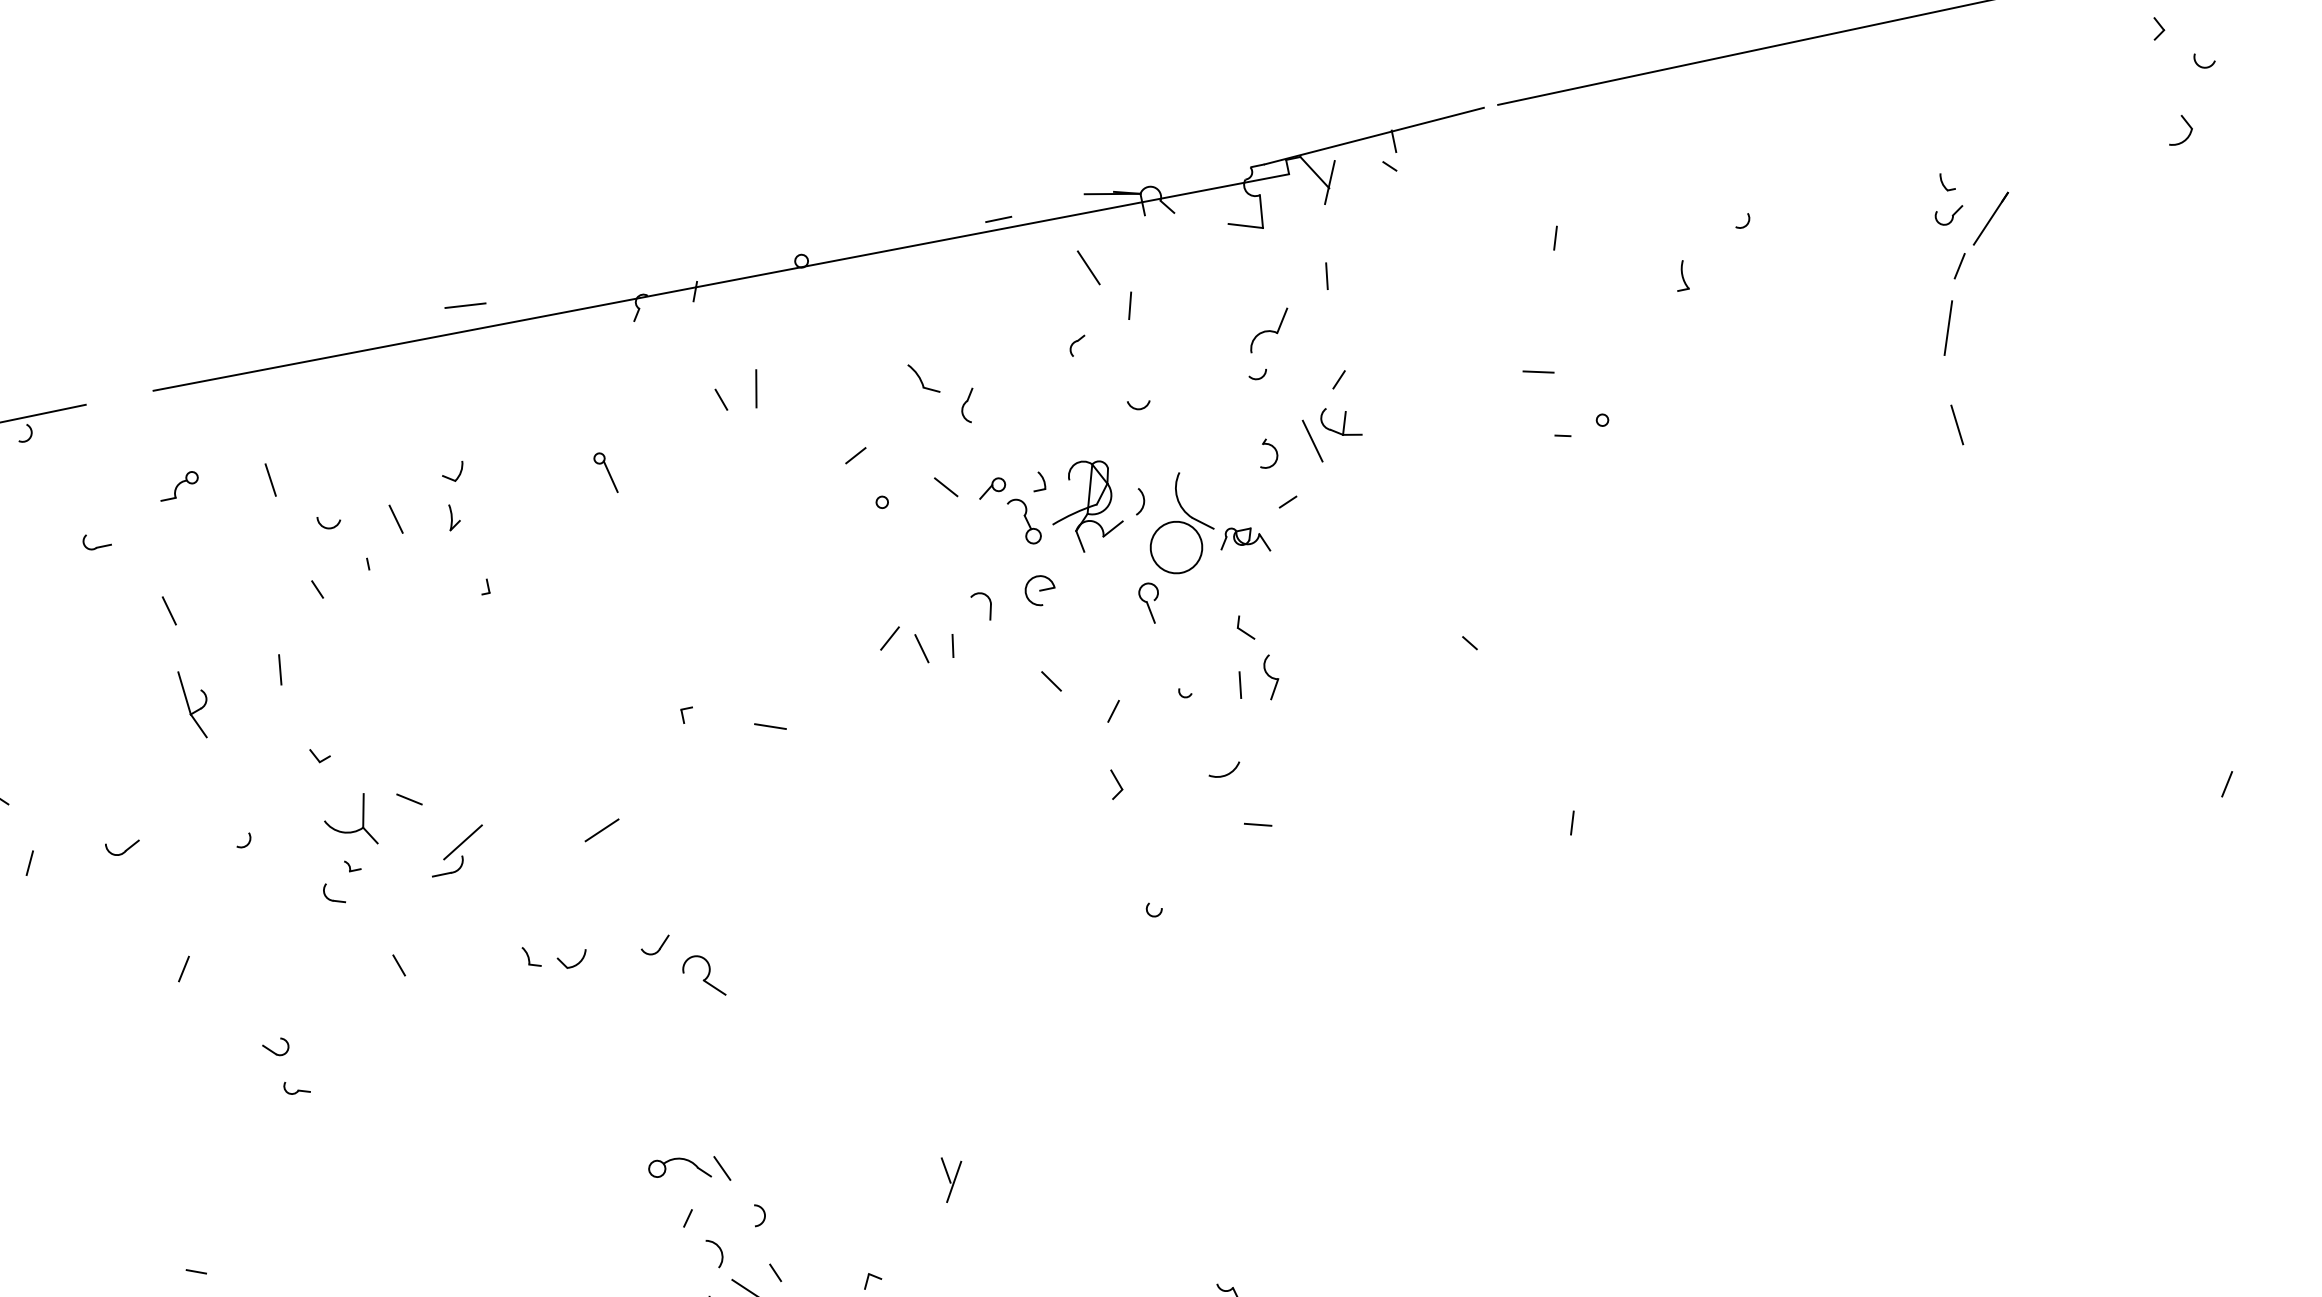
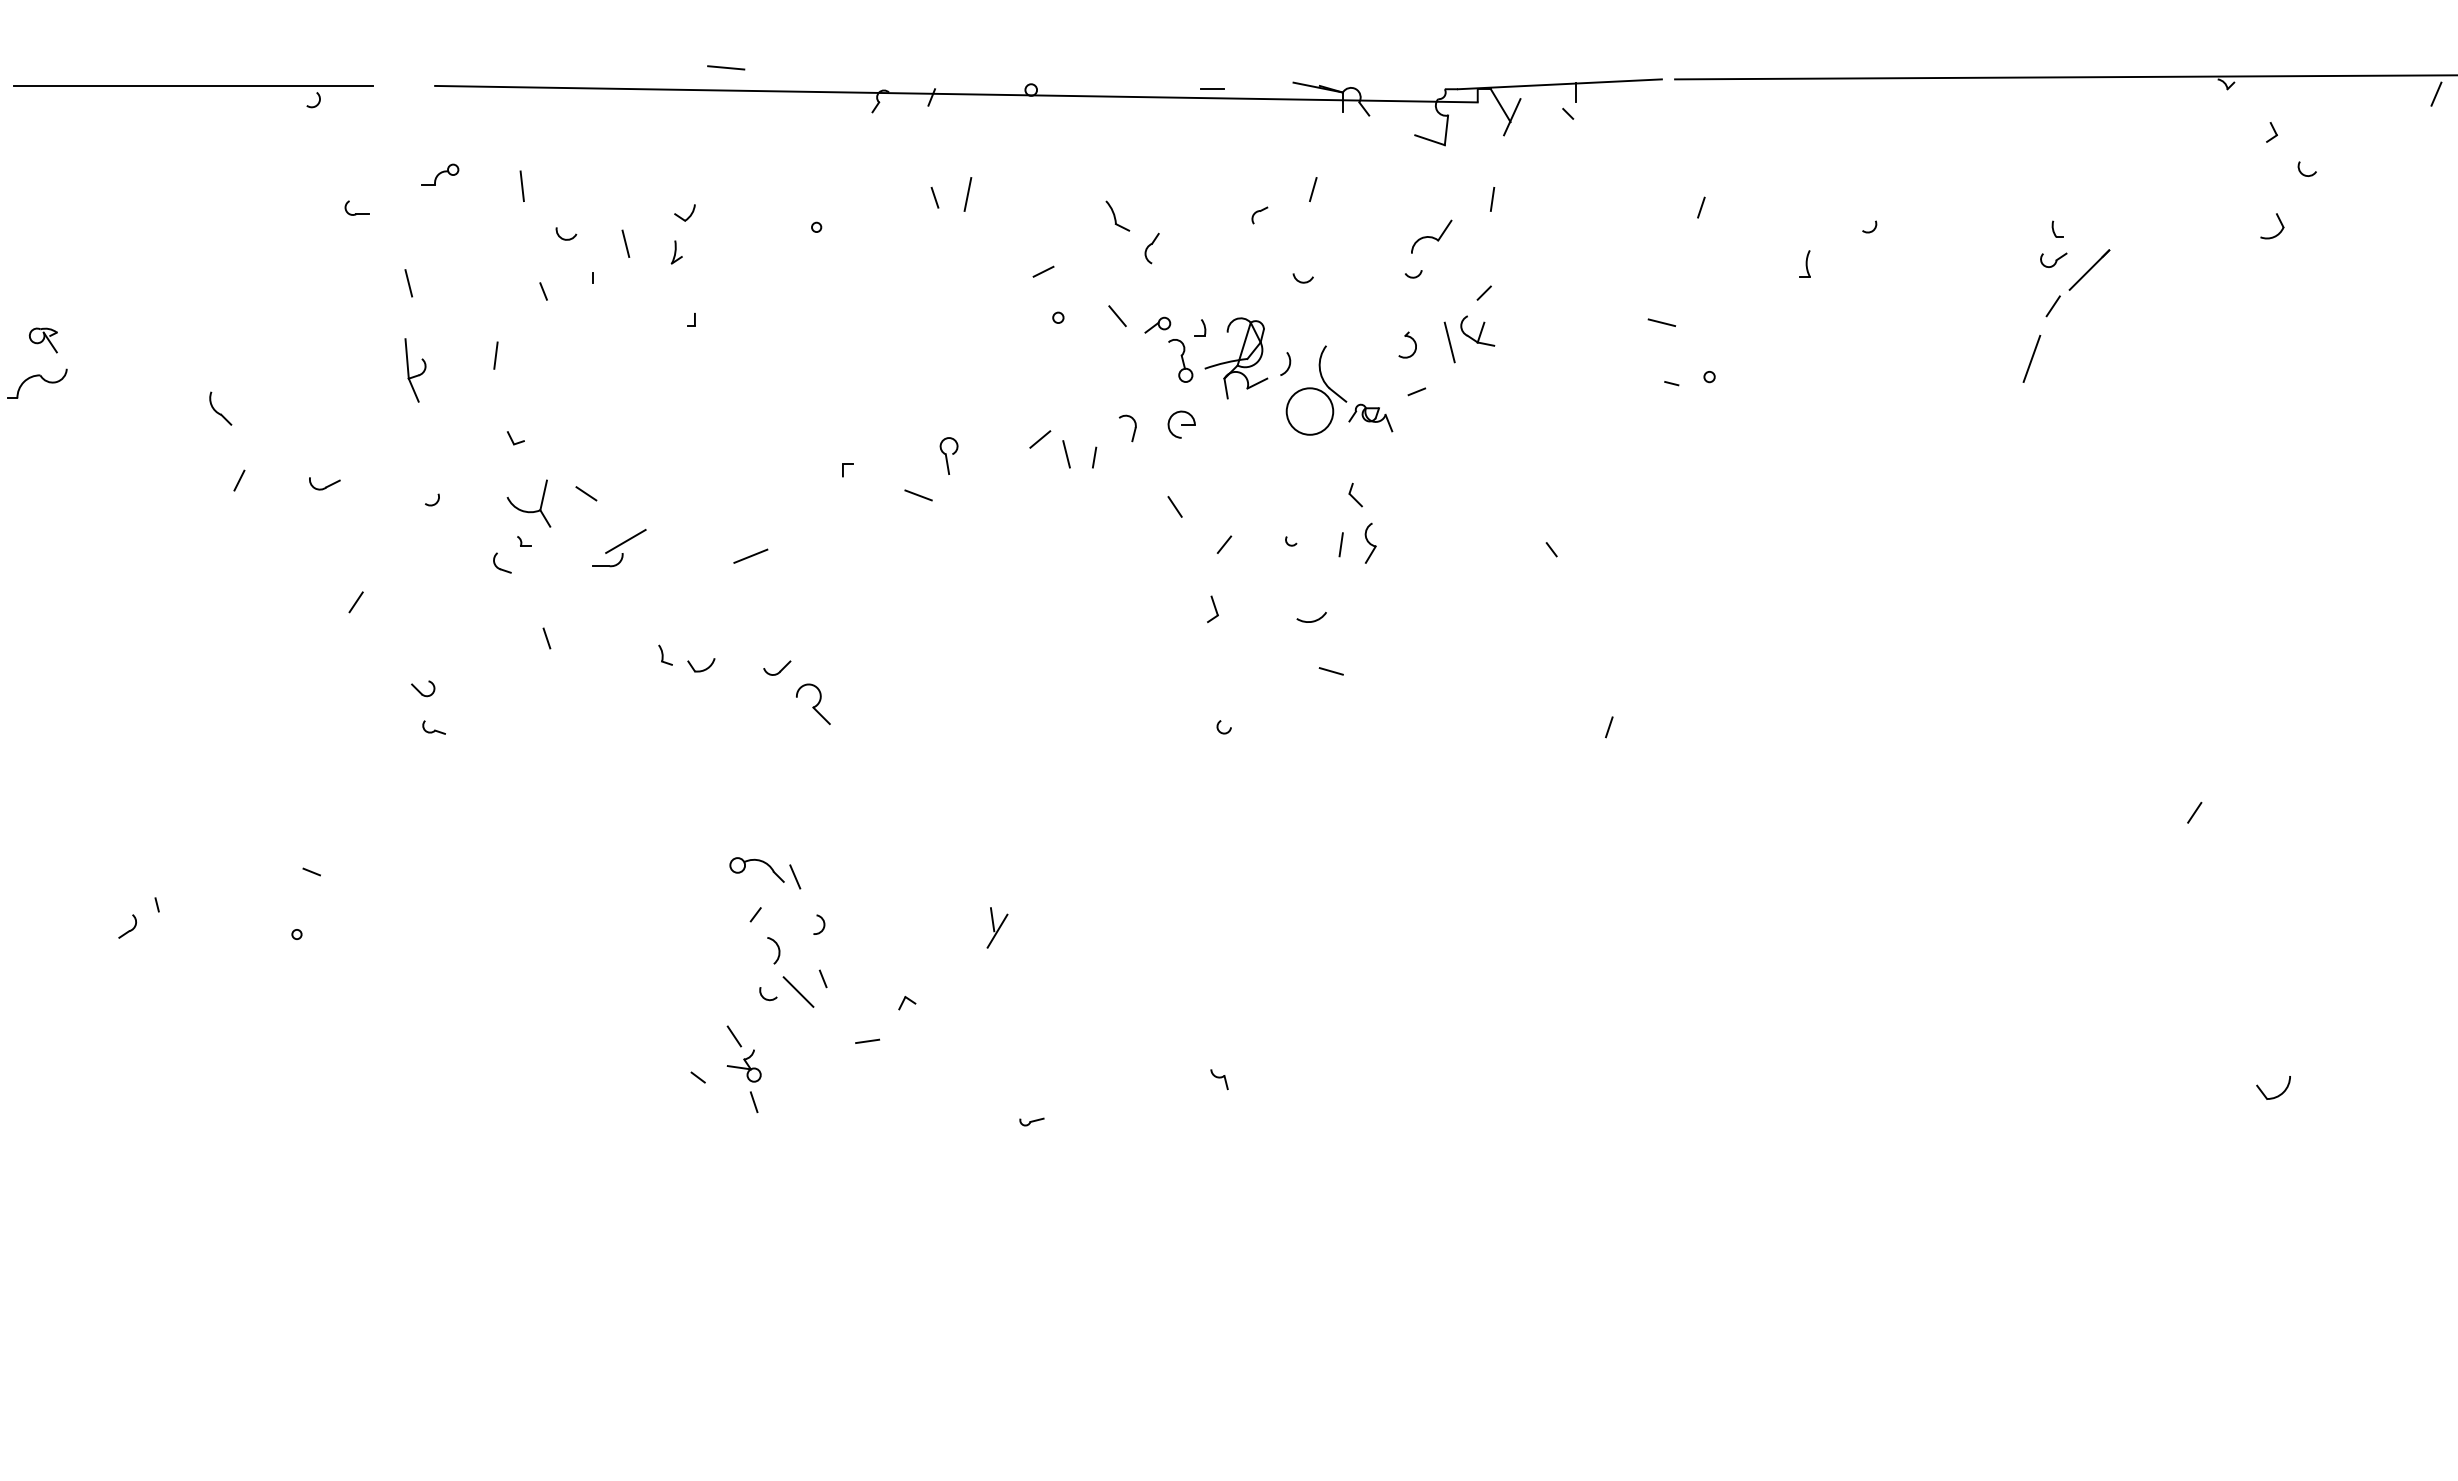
line: (1088, 267) -> (1283, 148), removed
line: (1956, 425) -> (2021, 446), removed
line: (609, 476) -> (822, 245), removed
part: (1150, 602) -> (948, 455), moved

